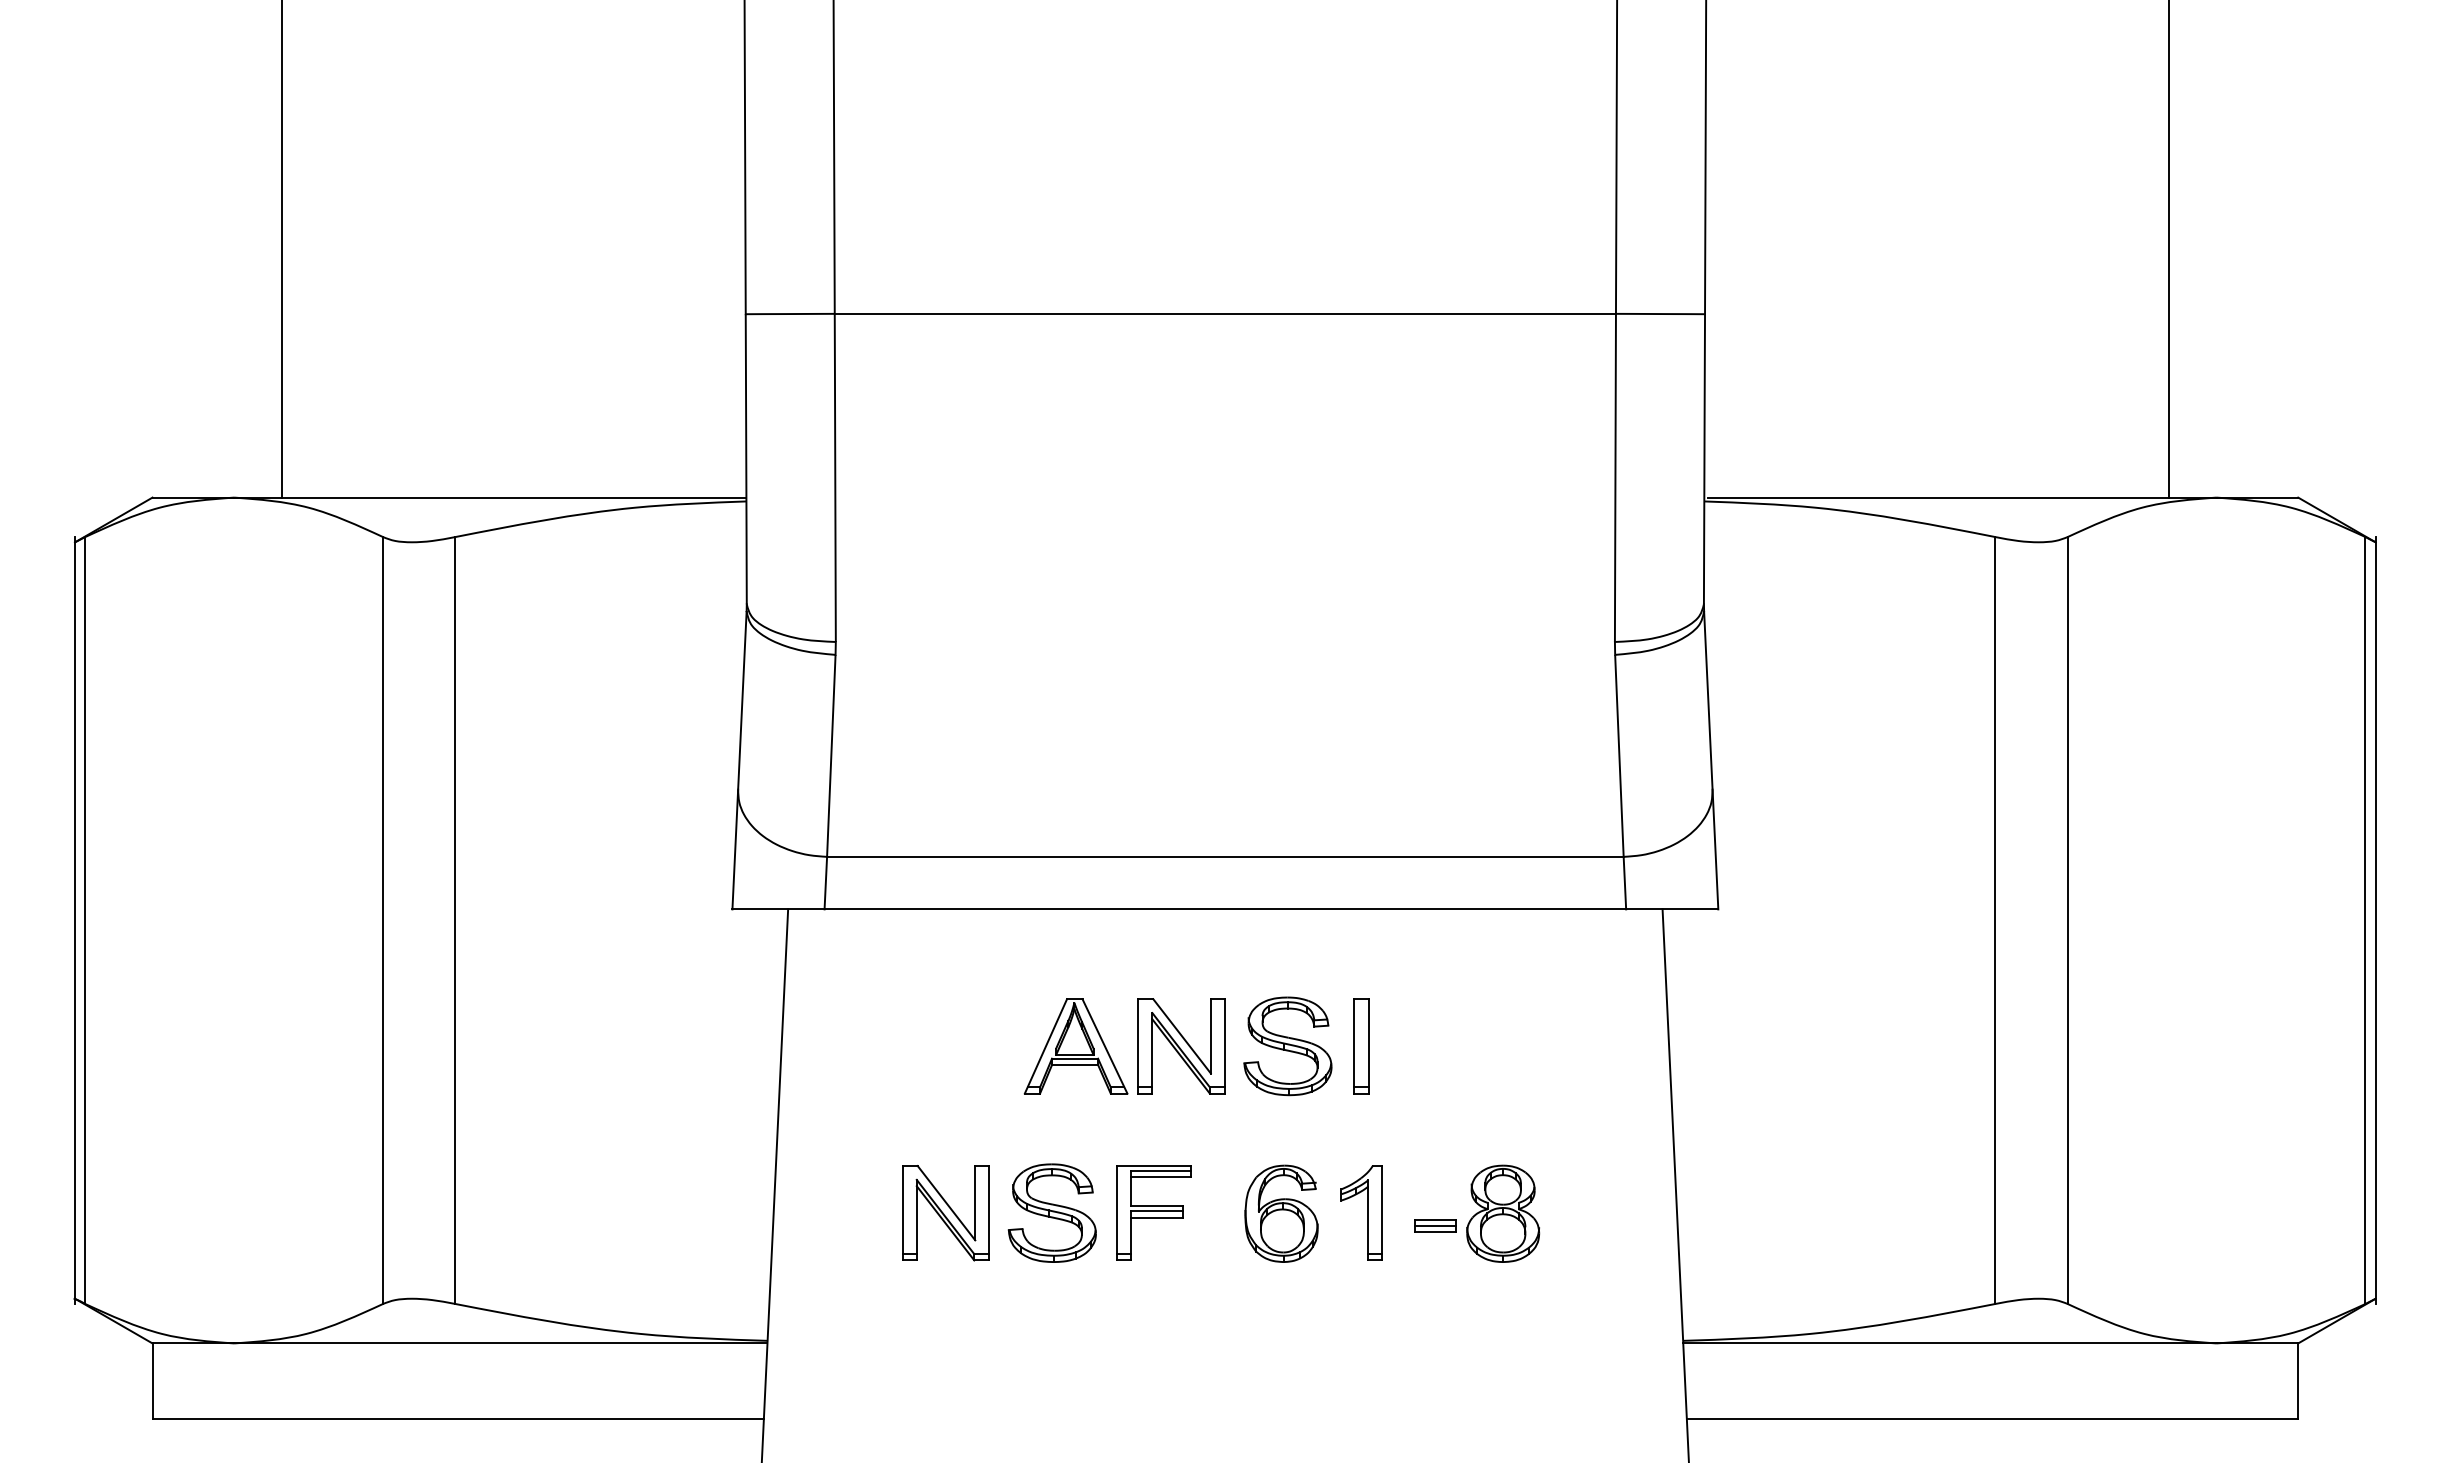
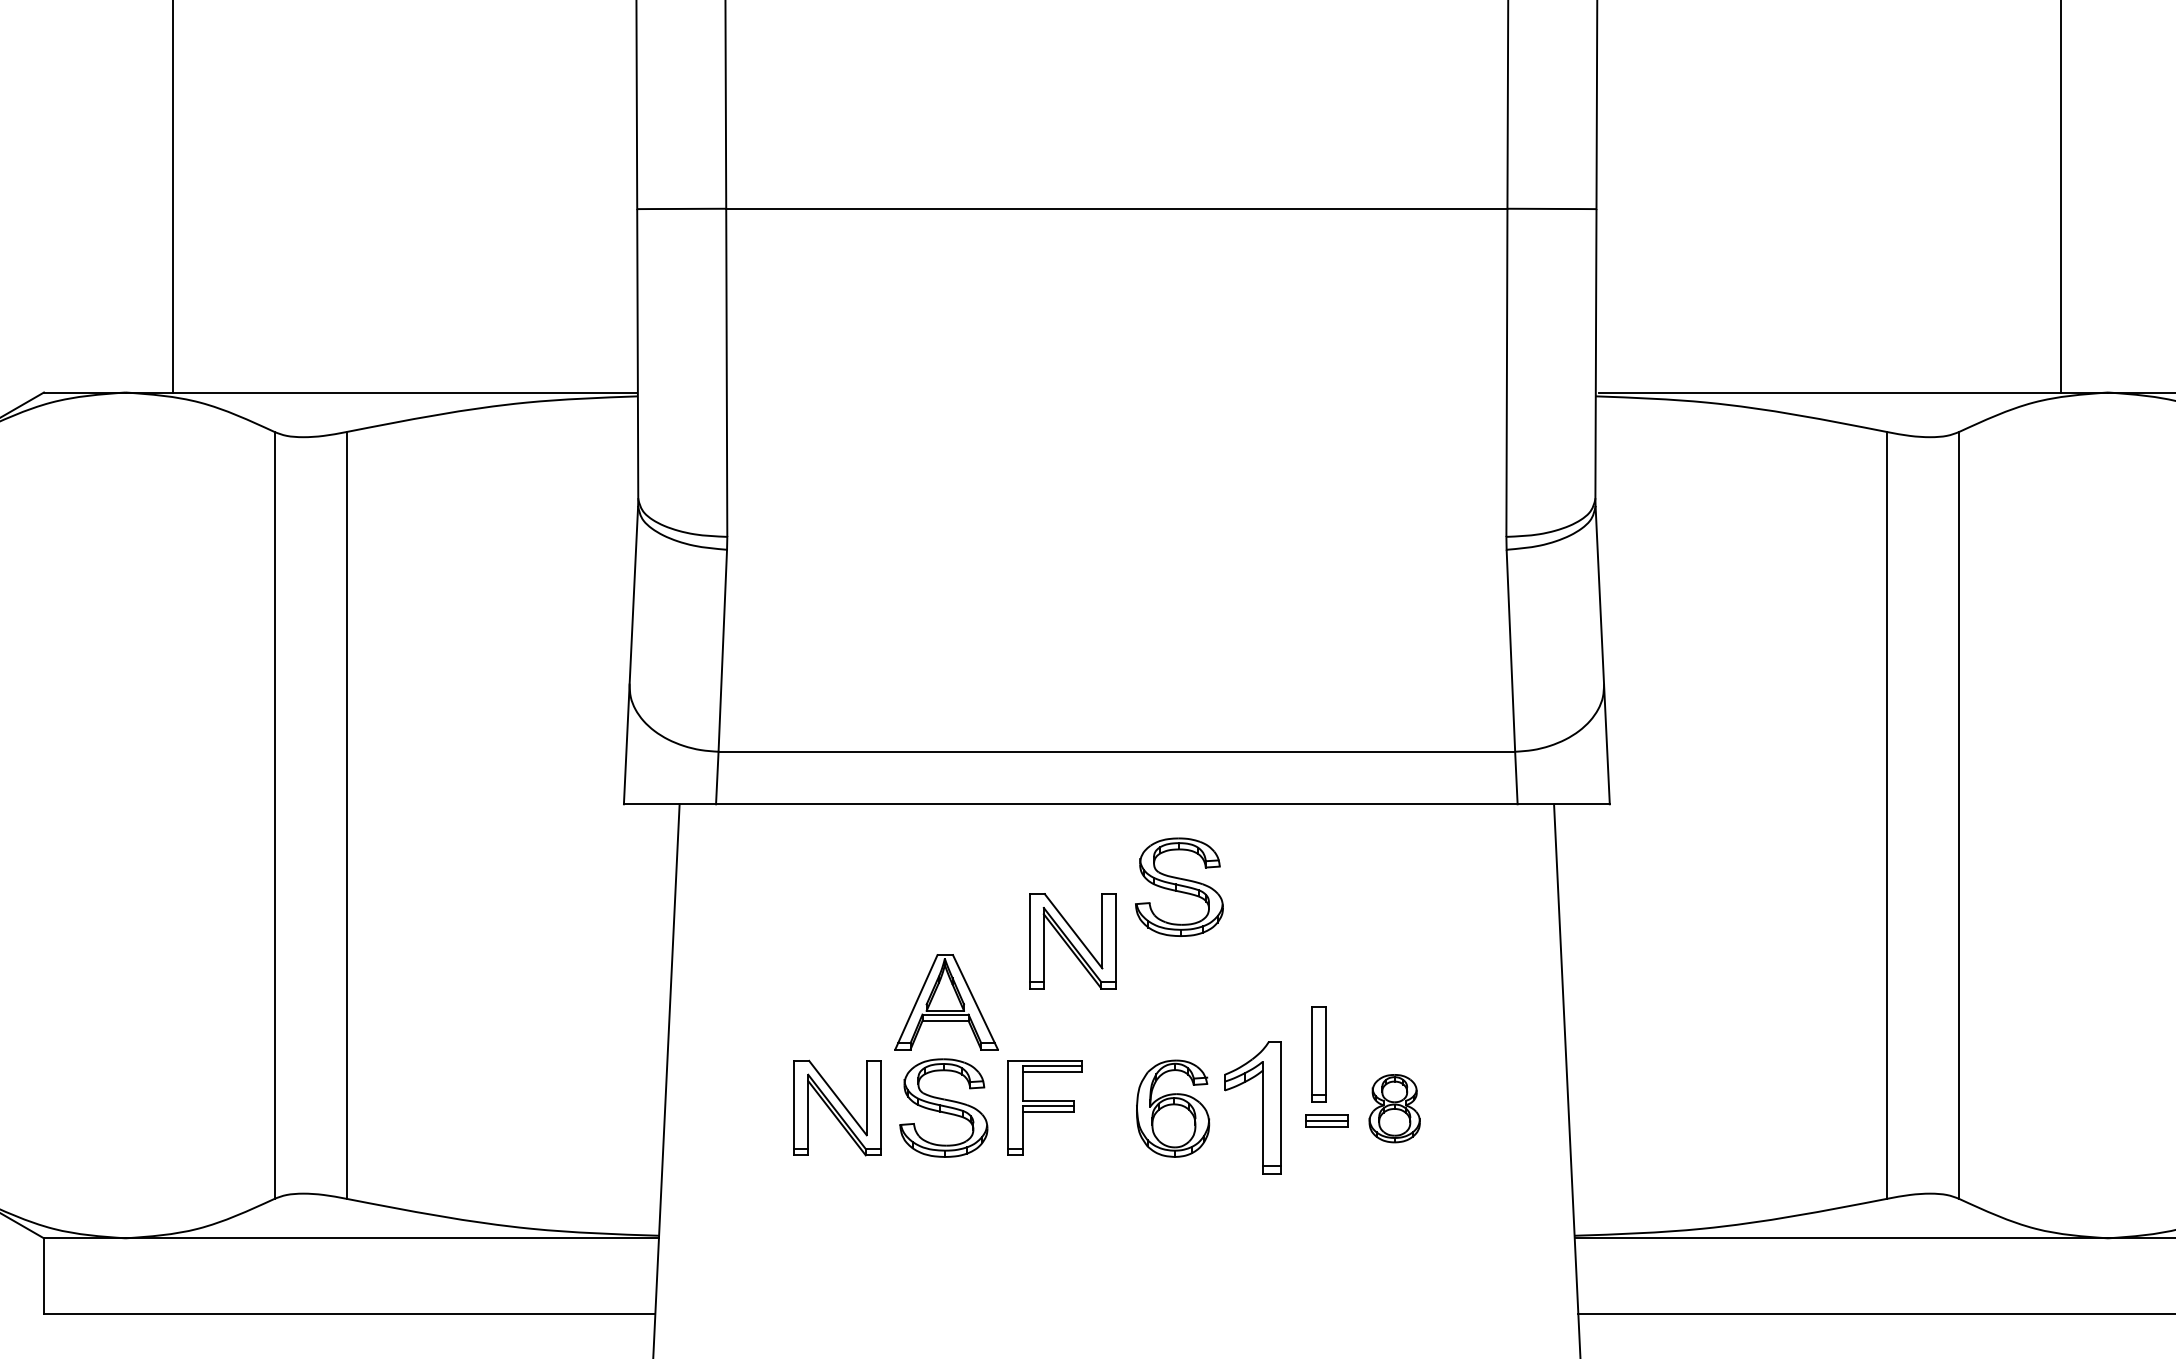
part: (1075, 1046) -> (945, 1002), moved
part: (1287, 1046) -> (1178, 887), moved
part: (1361, 1046) -> (1318, 1054), moved
part: (1361, 1212) -> (1252, 1107), size x1.4
part: (1503, 1213) -> (1394, 1108), size x0.7

